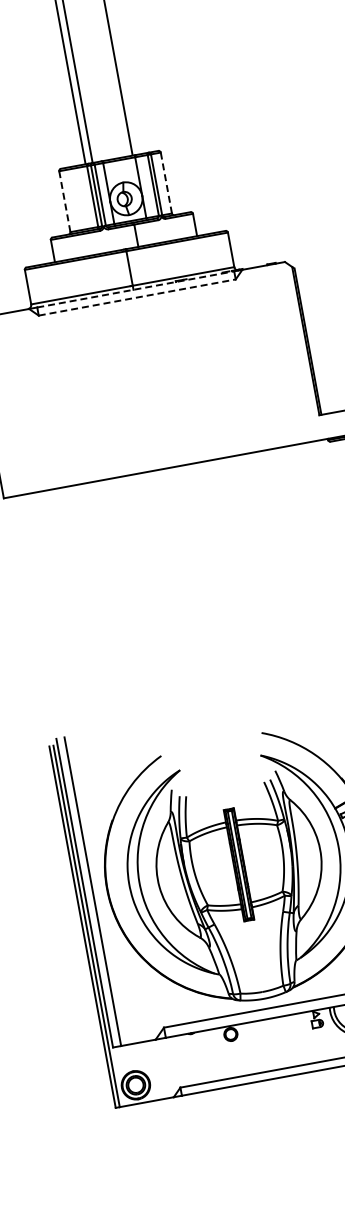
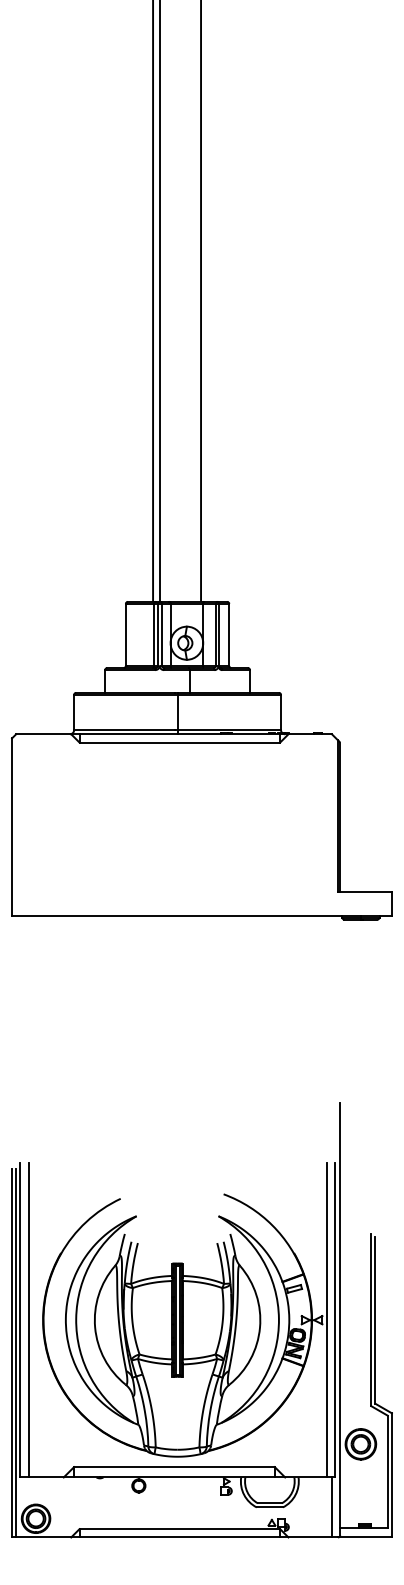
line: (166, 182) -> (229, 634), dashed -> solid
line: (64, 202) -> (125, 635), dashed -> solid
line: (136, 289) -> (180, 734), dashed -> solid
line: (137, 297) -> (180, 742), dashed -> solid

